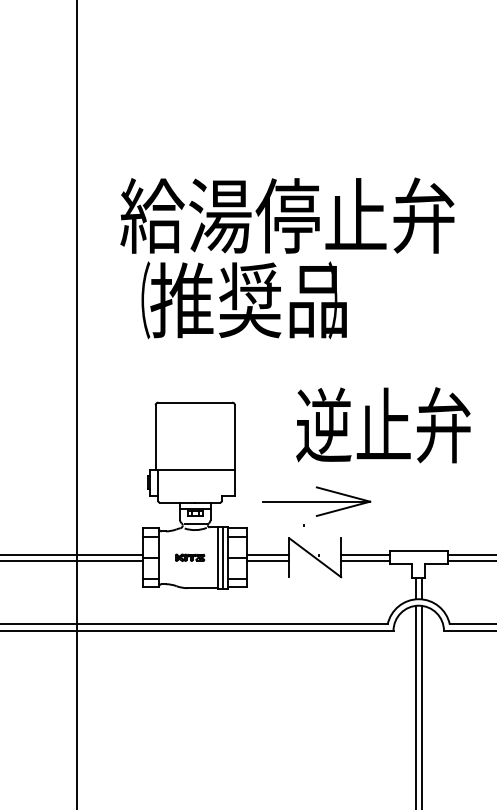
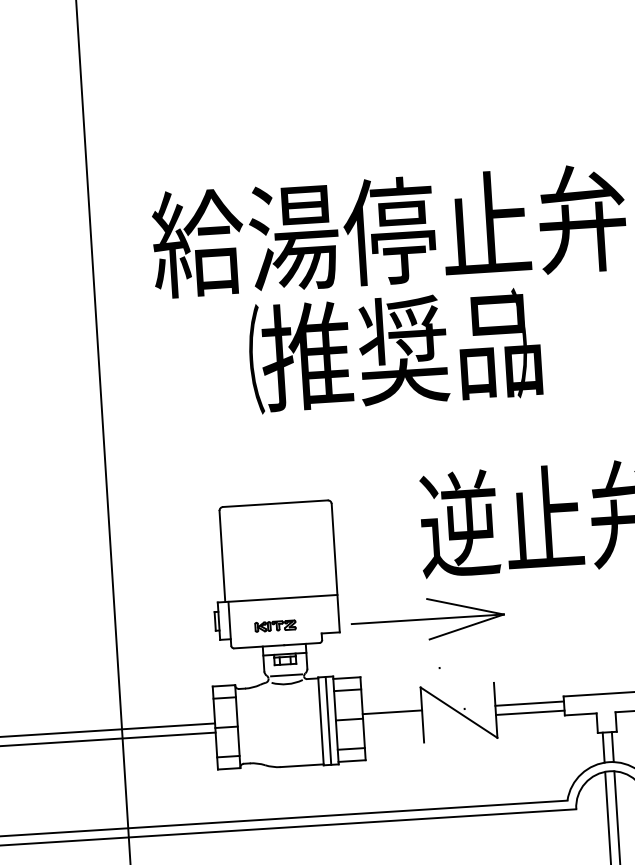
text: (243, 300) -> (393, 351), moved
part: (316, 501) -> (427, 619), moved
part: (190, 557) -> (276, 625), moved
line: (268, 561) -> (393, 722), removed

